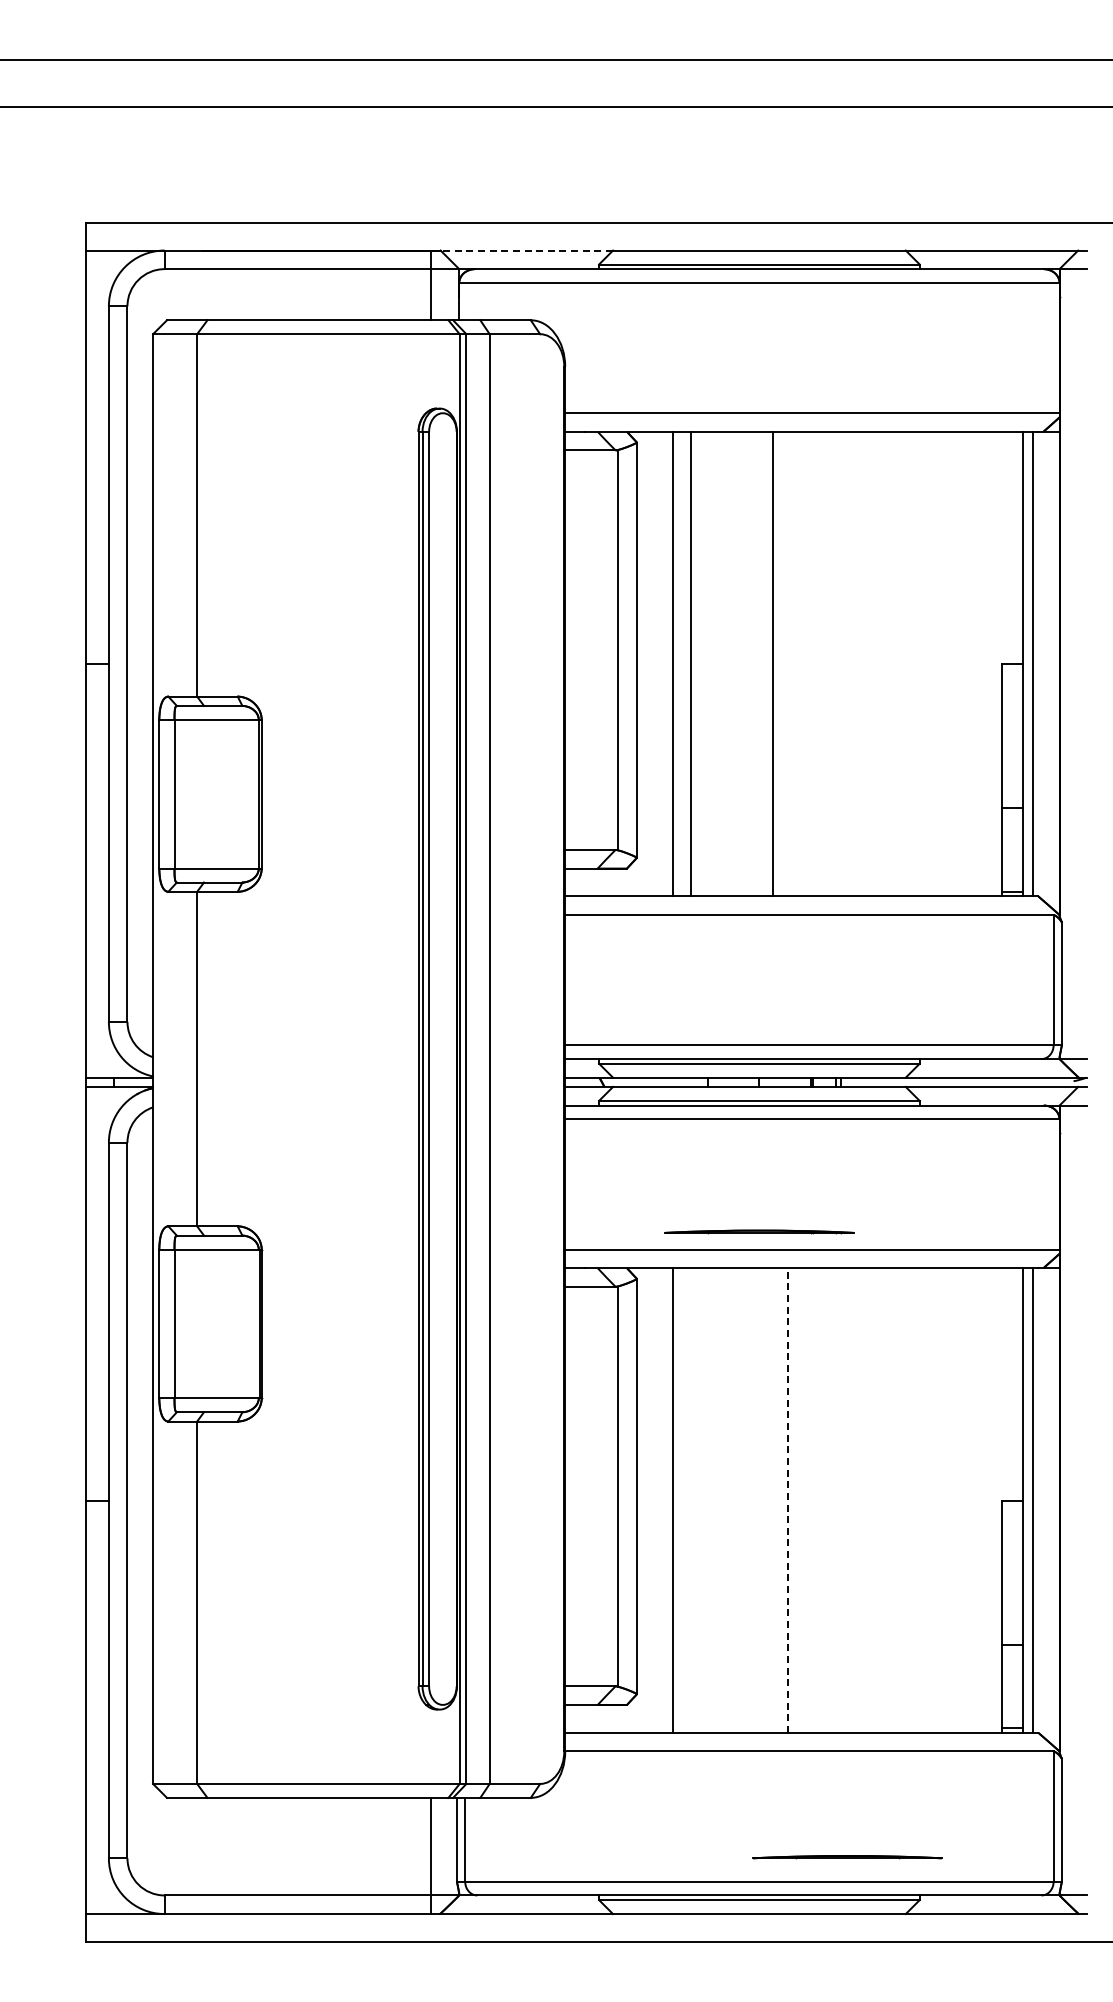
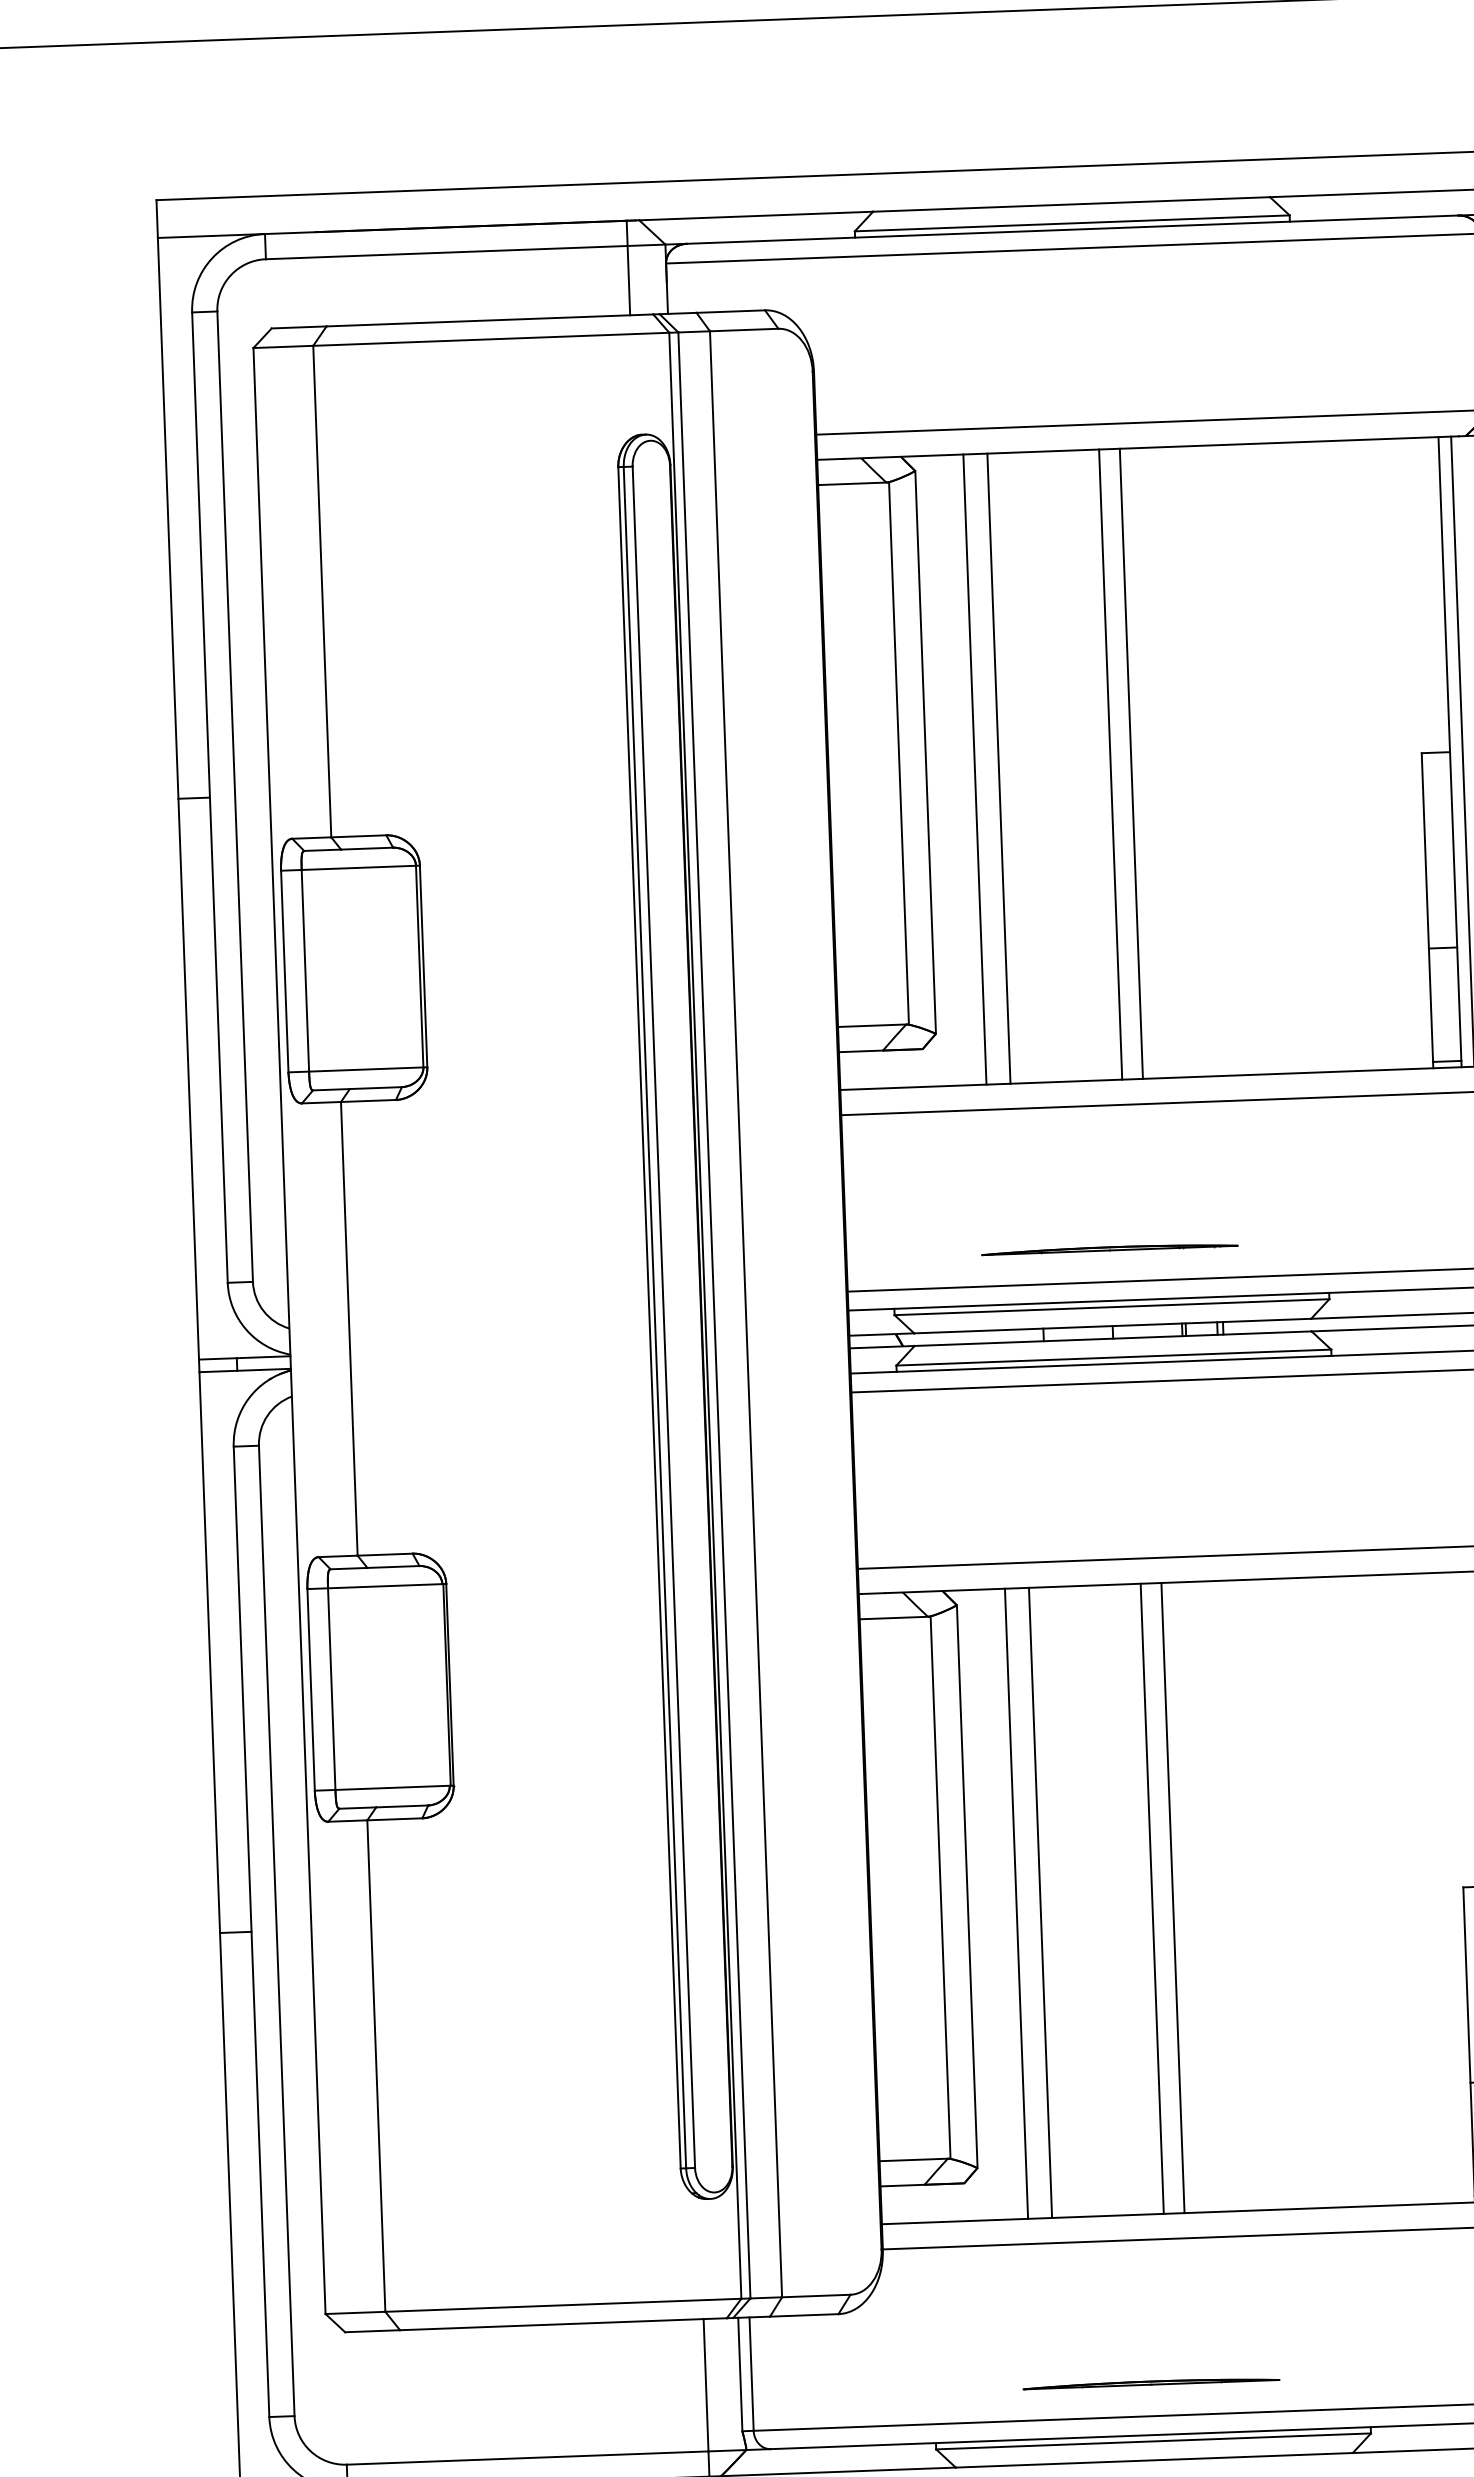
line: (526, 250) -> (755, 215), dashed -> solid
line: (788, 663) -> (1131, 762), added
part: (759, 1231) -> (1109, 1248), moved
line: (690, 1500) -> (1040, 1902), added
line: (773, 1500) -> (1152, 1898), added
line: (788, 1500) -> (1173, 1898), dashed -> solid
line: (847, 1857) -> (1151, 2383), moved

